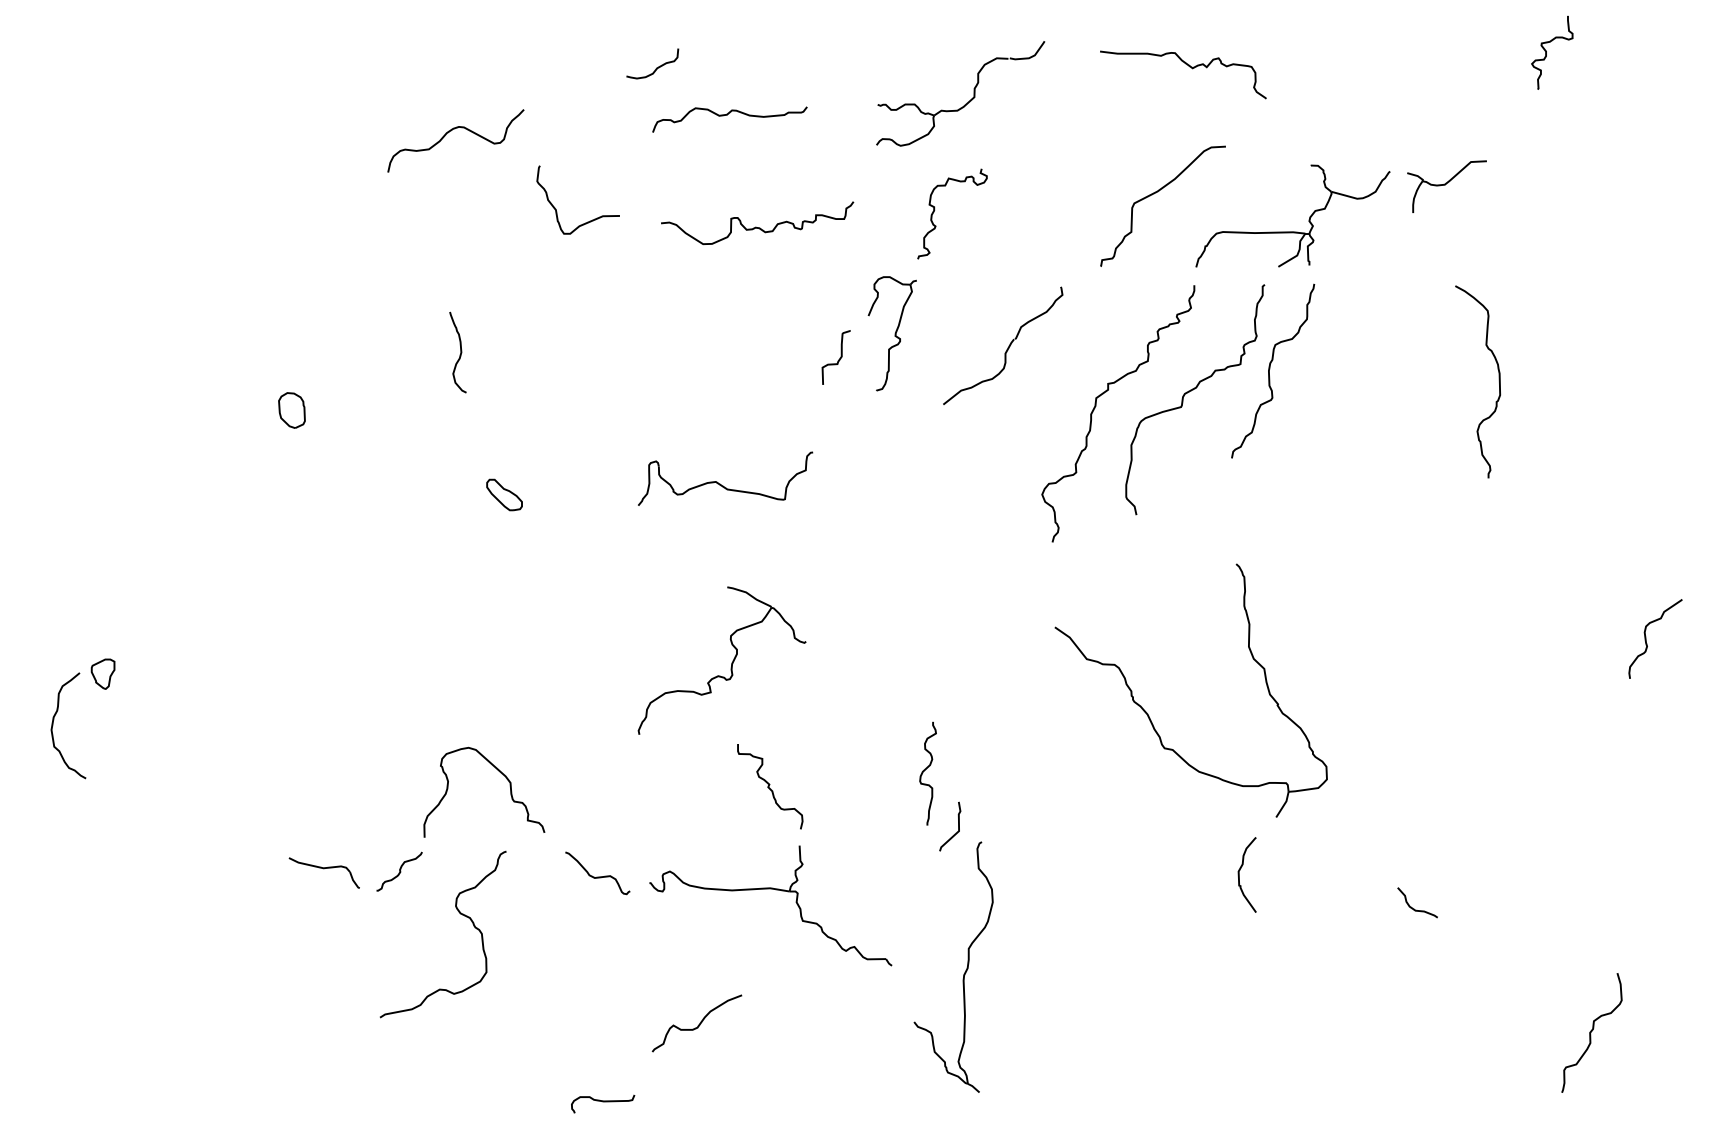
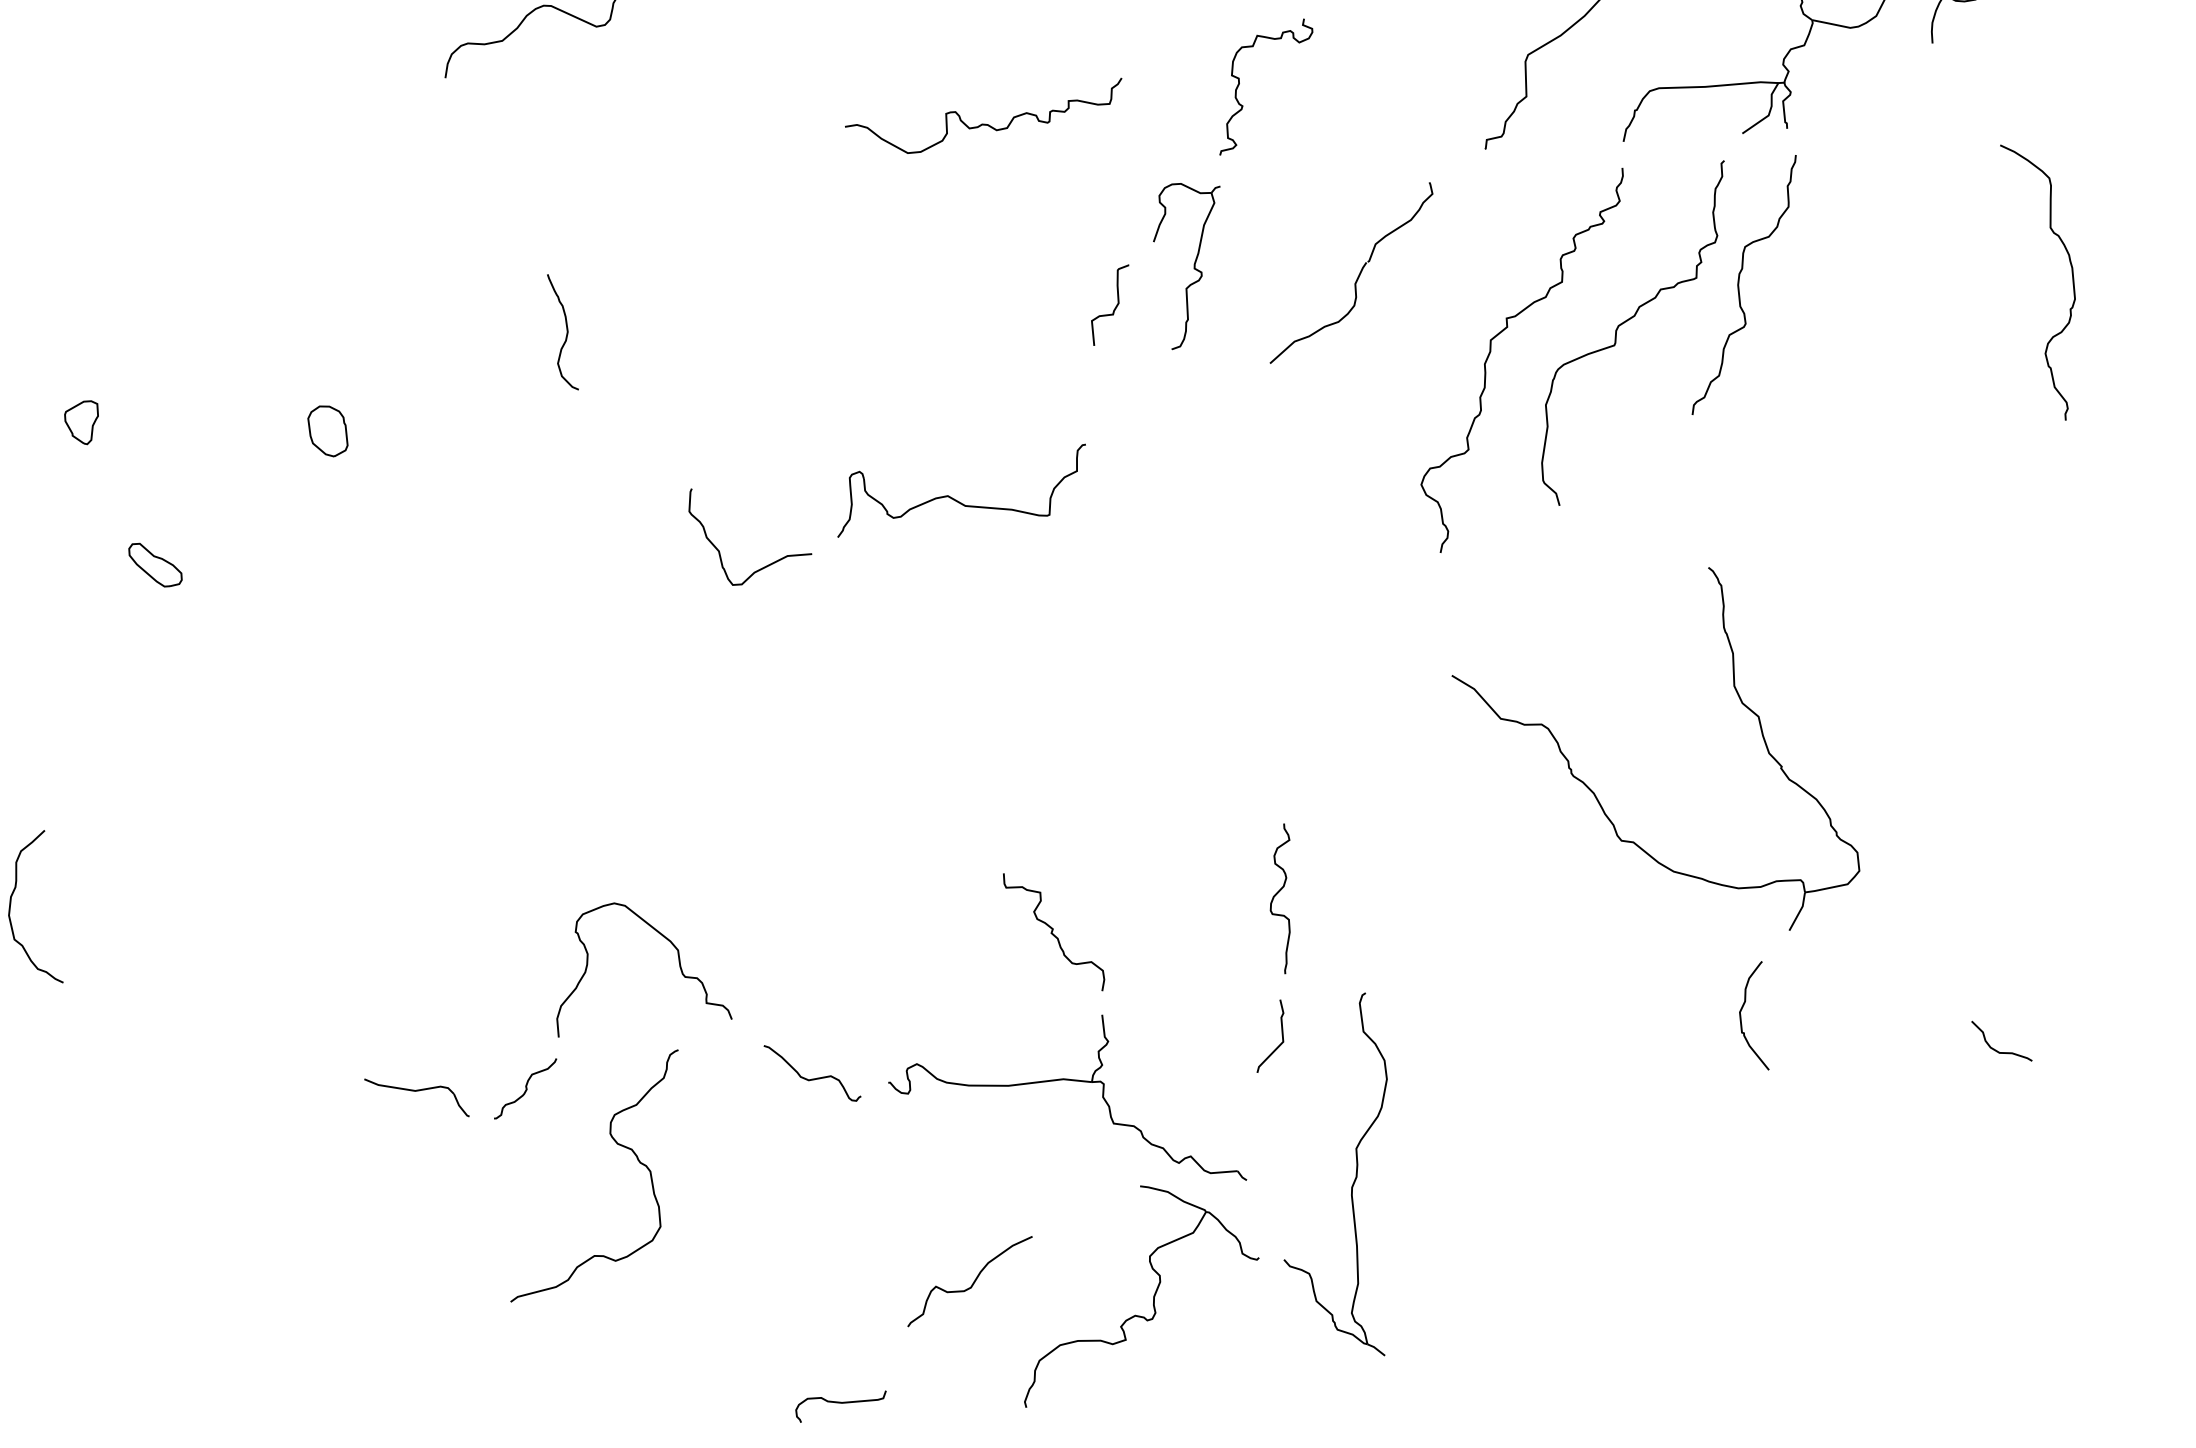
curve: (556, 209) -> (719, 550), moved
part: (504, 494) -> (155, 564), moved
part: (731, 662) -> (1153, 1294), moved
part: (102, 673) -> (81, 422), moved
curve: (958, 826) -> (1282, 1035), moved

